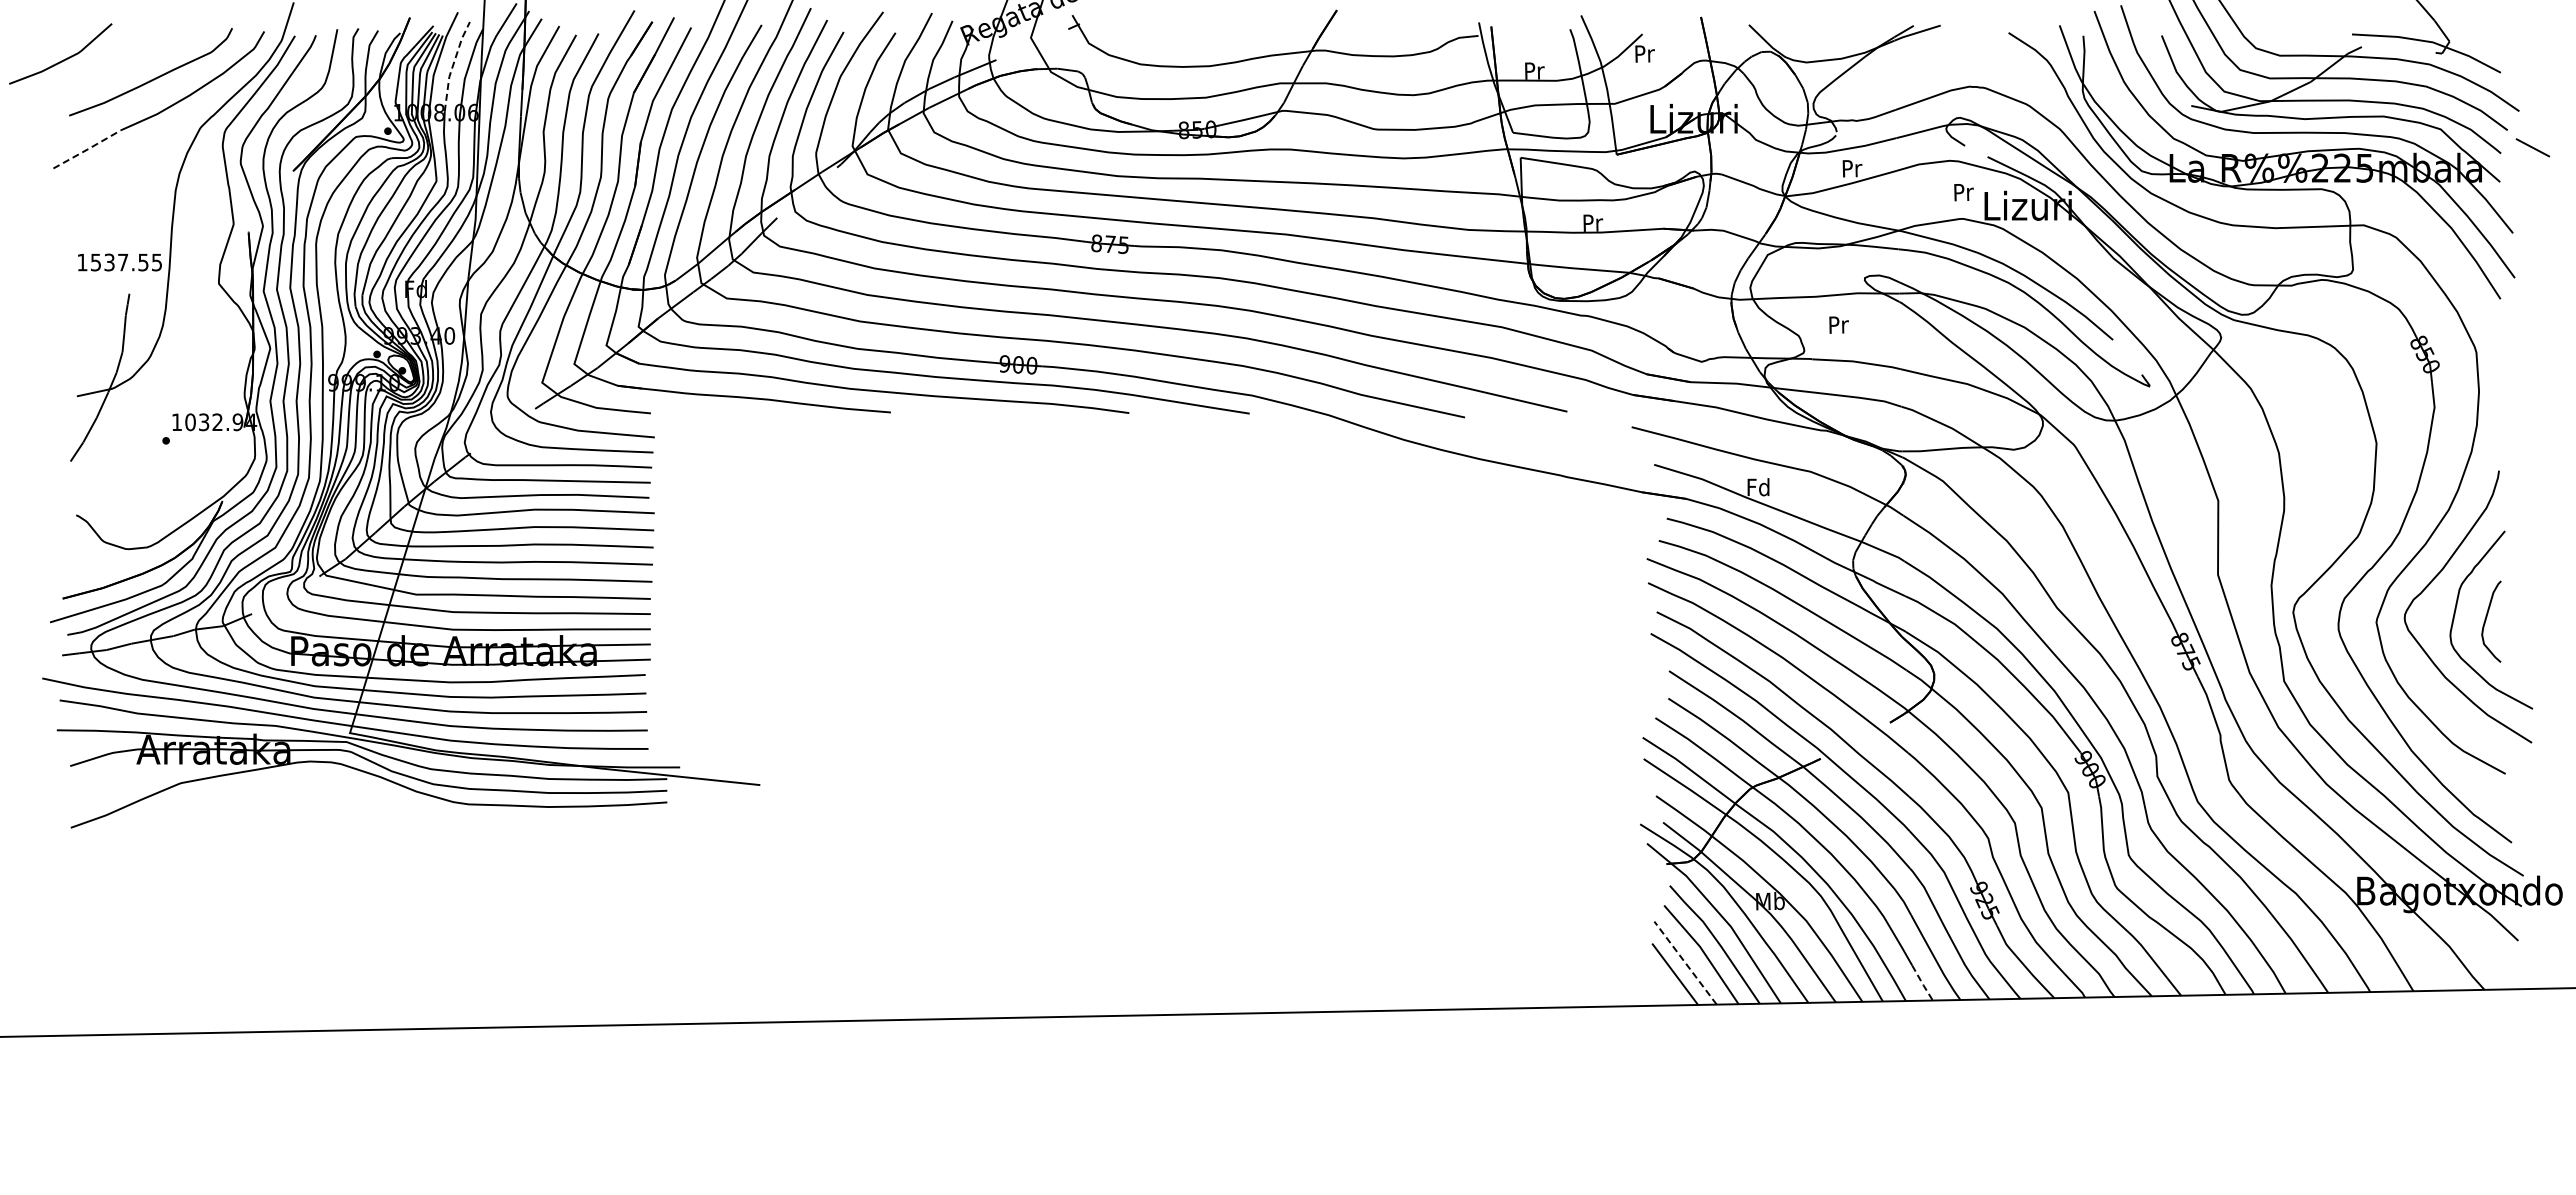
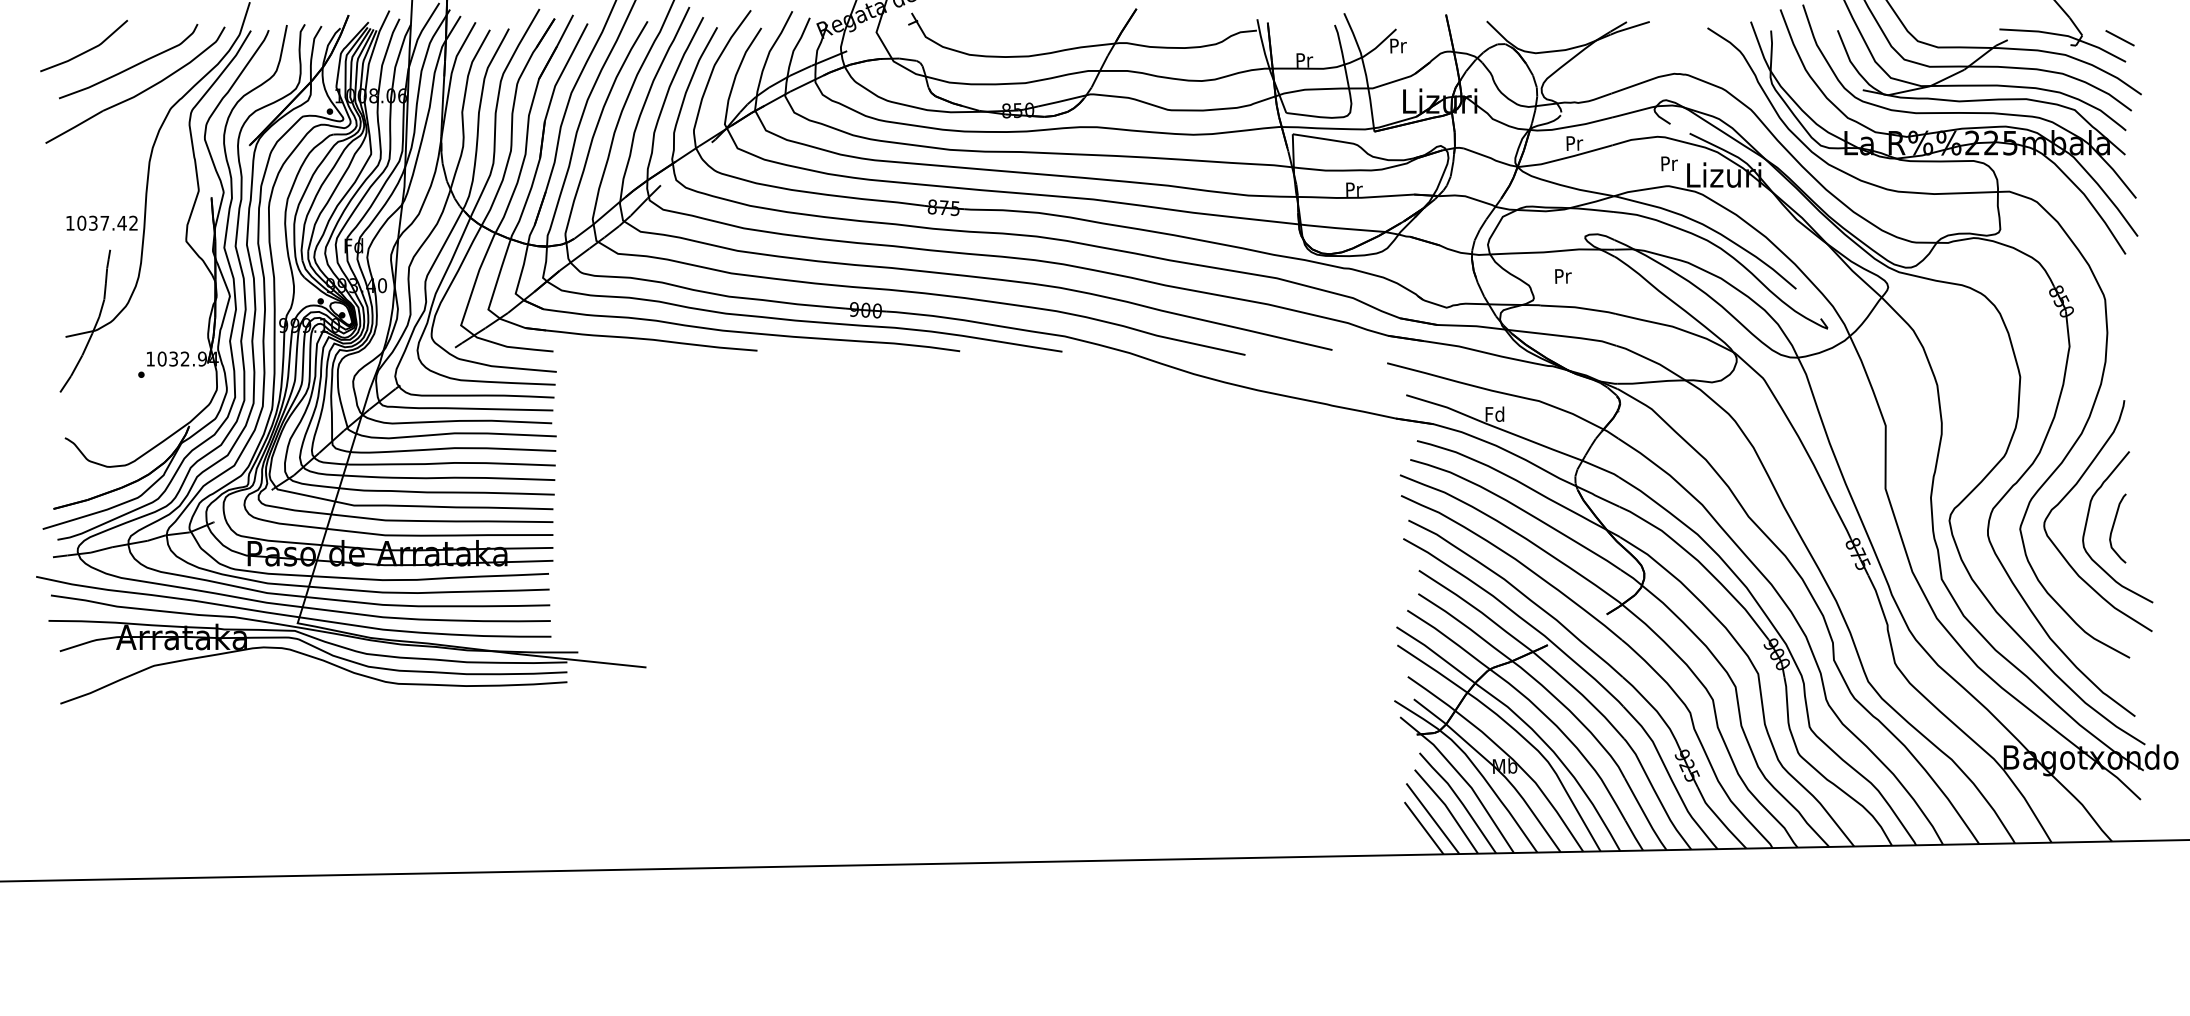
line: (63, 59) -> (86, 50), moved
line: (453, 65) -> (385, 55), dashed -> solid
line: (2532, 147) -> (2119, 37), moved
line: (88, 149) -> (75, 127), dashed -> solid
text: (125, 262) -> (106, 223), 1537.55 -> 1037.42
line: (1685, 963) -> (1432, 819), dashed -> solid
line: (1922, 983) -> (1634, 836), dashed -> solid

